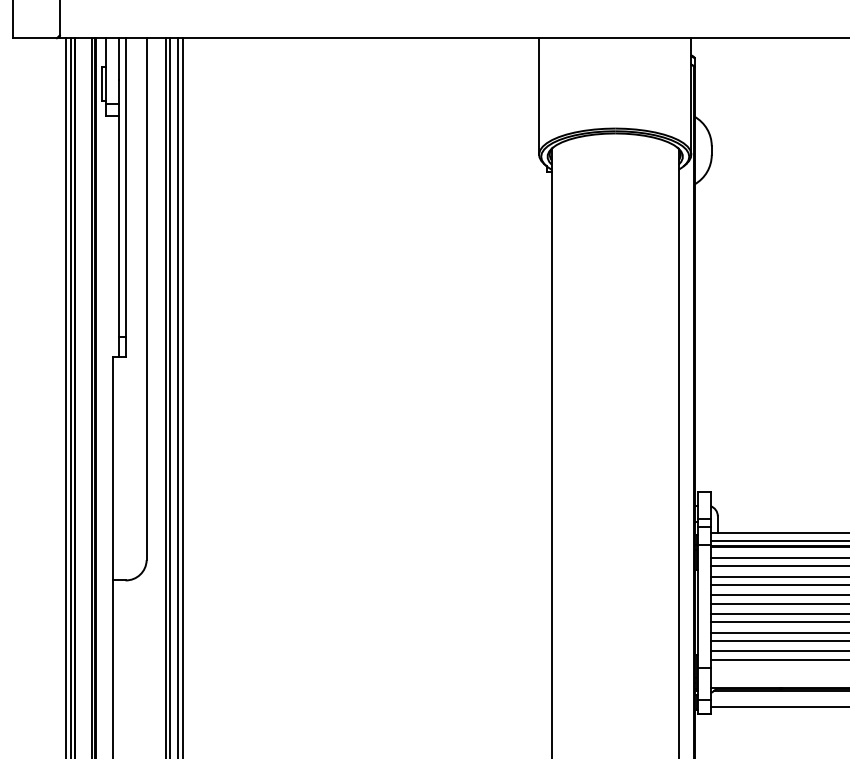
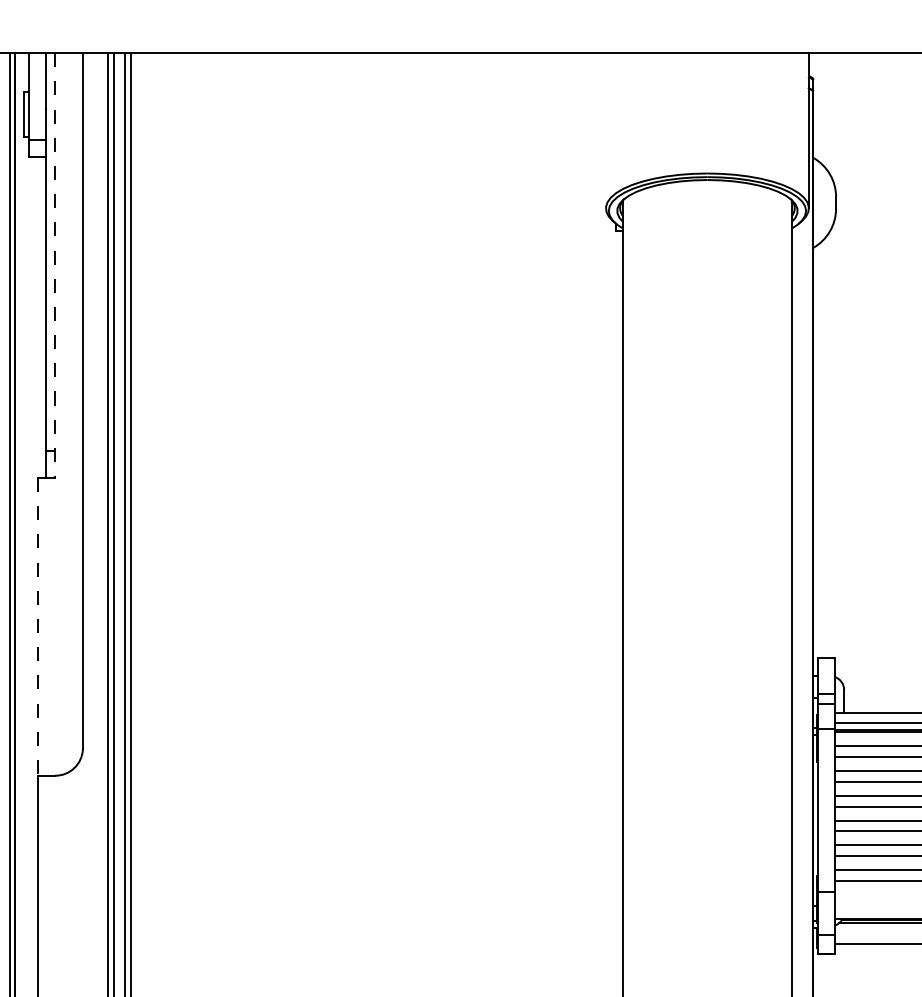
line: (539, 96) -> (606, 130), removed
line: (125, 198) -> (54, 266), solid -> dashed
line: (112, 468) -> (37, 626), solid -> dashed

